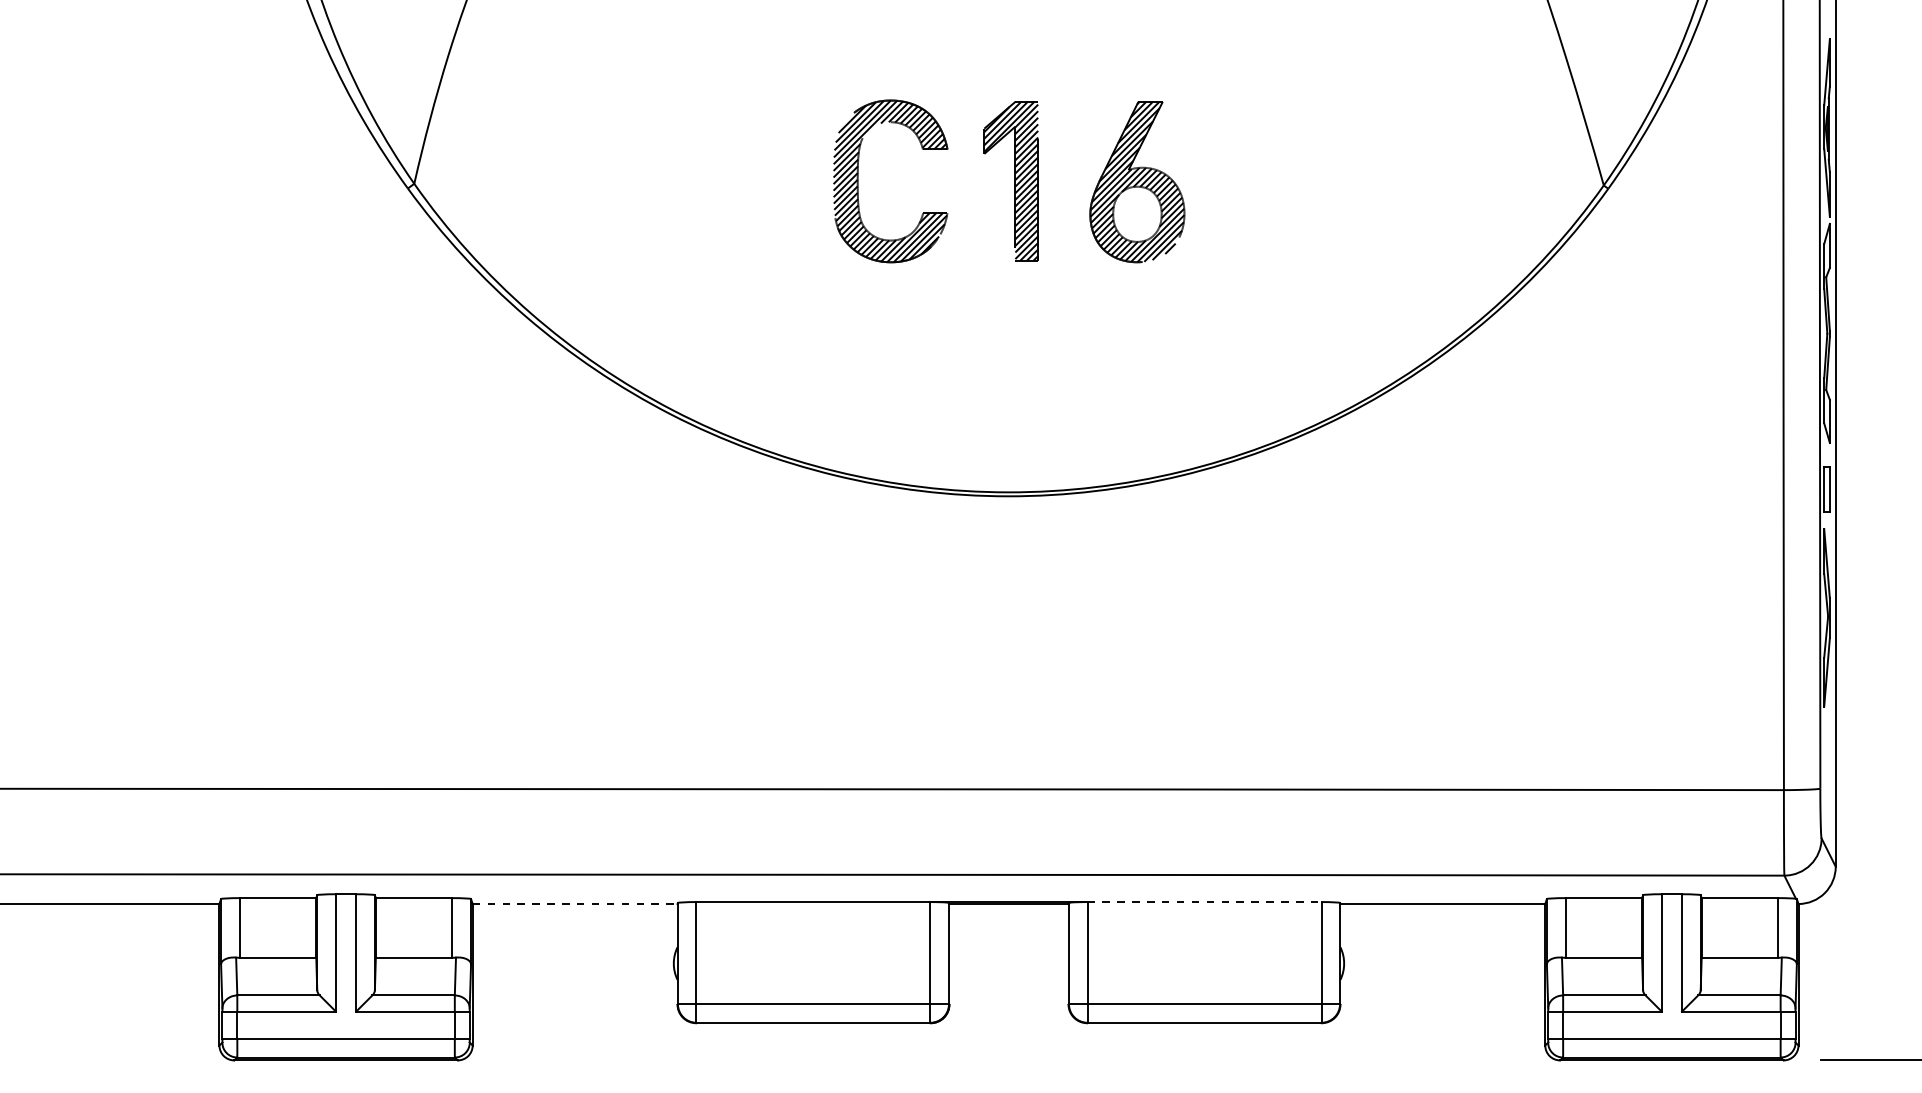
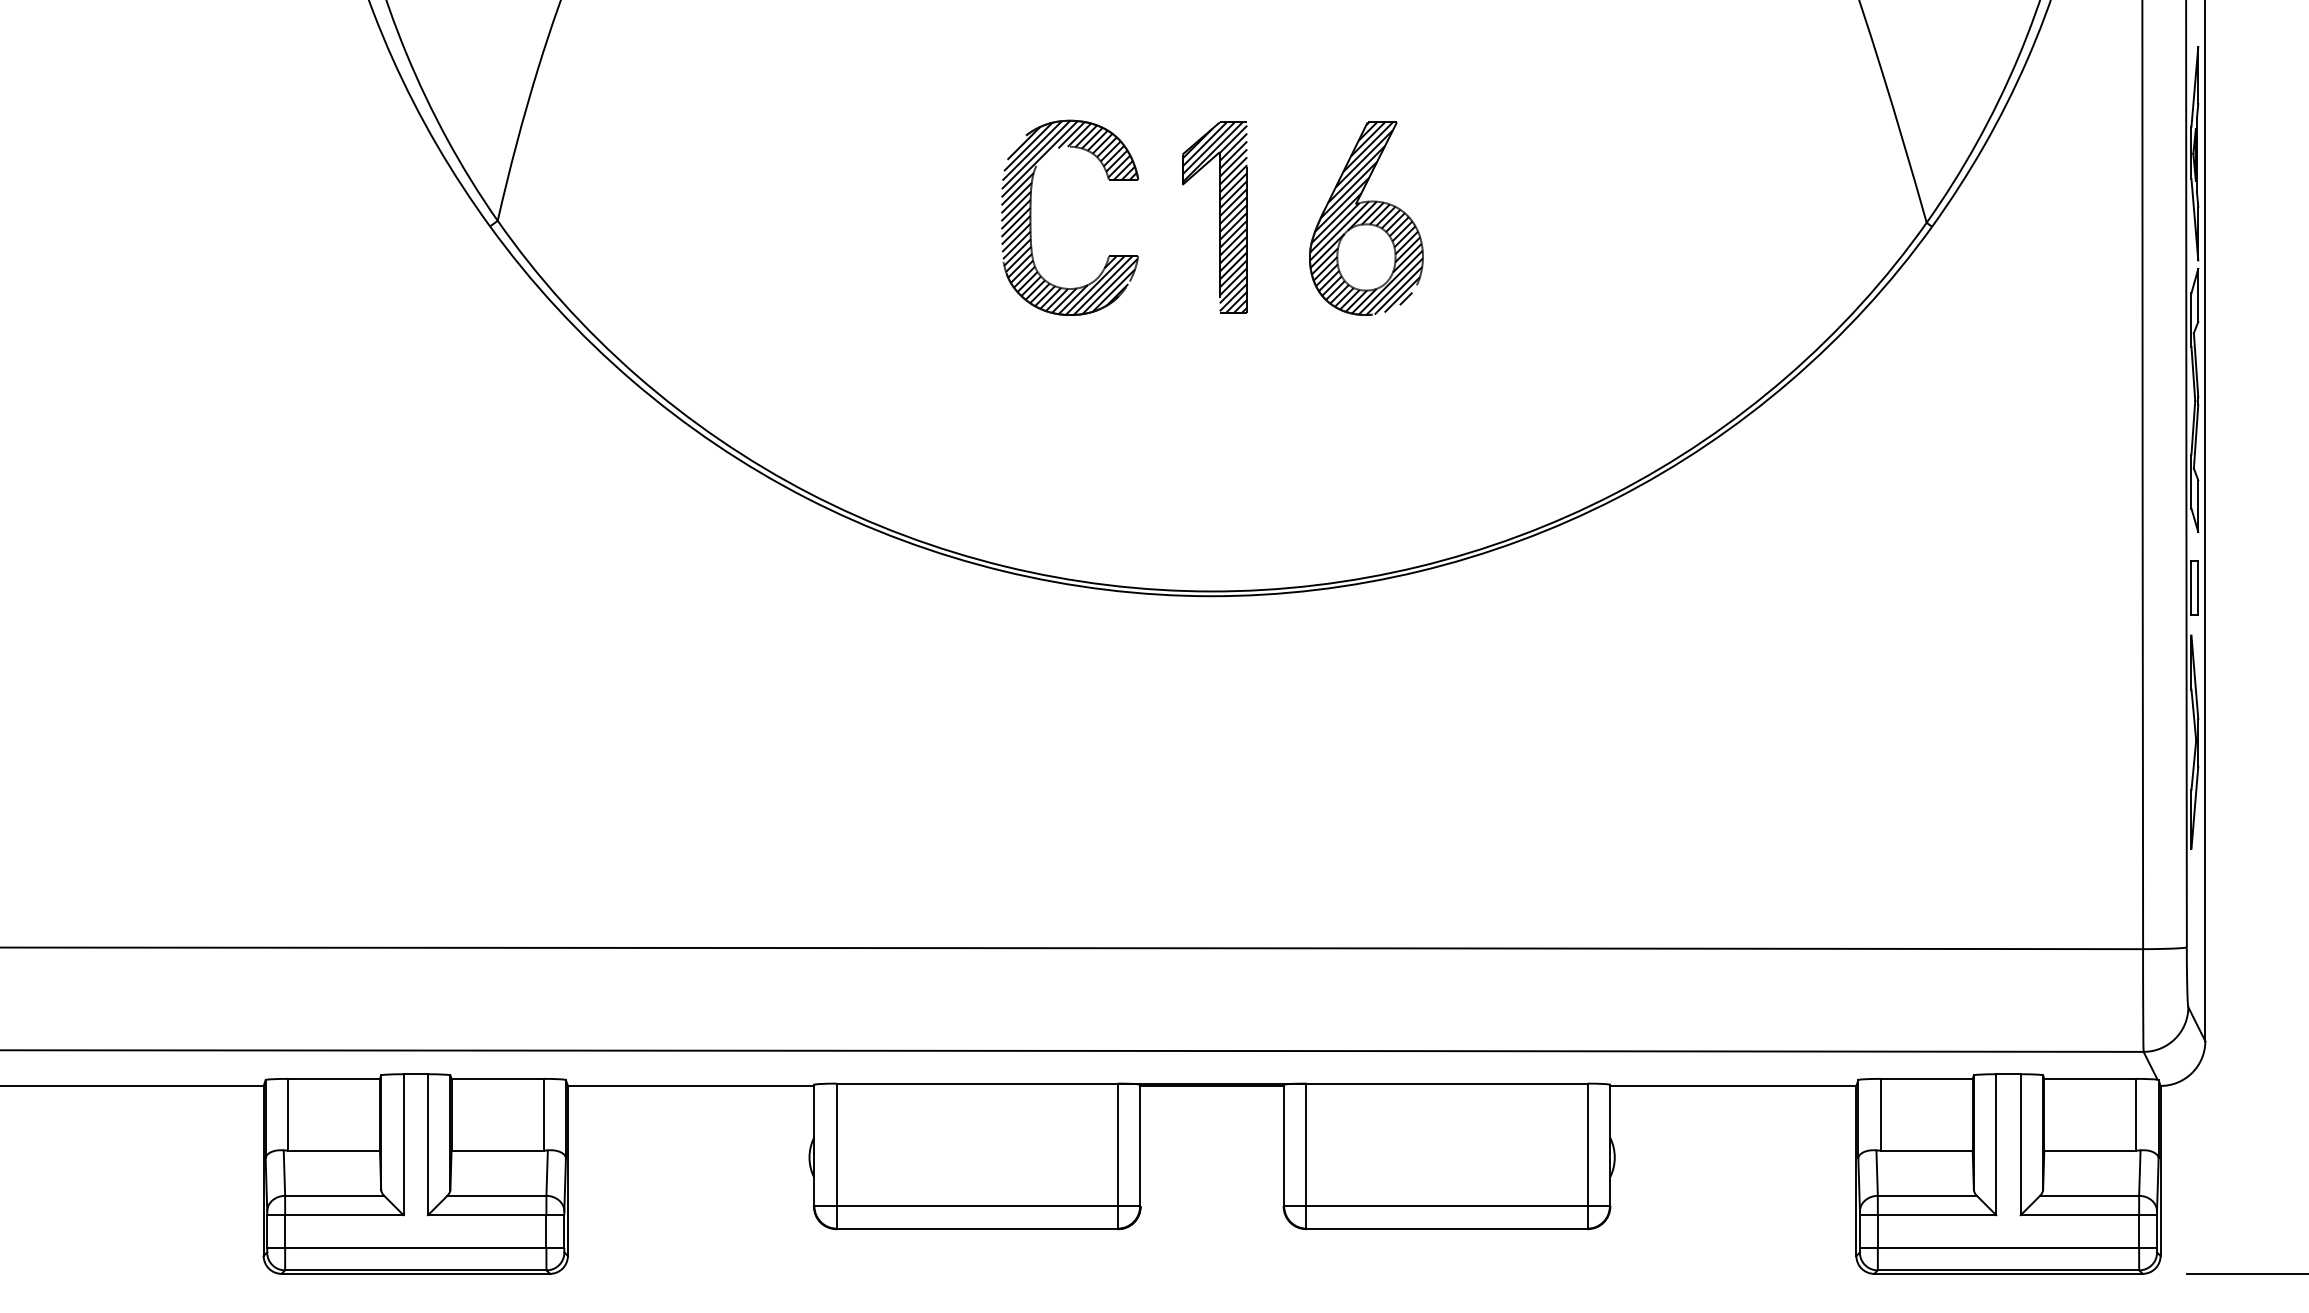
line: (1205, 902) -> (1448, 1084), dashed -> solid
line: (575, 904) -> (691, 1086), dashed -> solid

